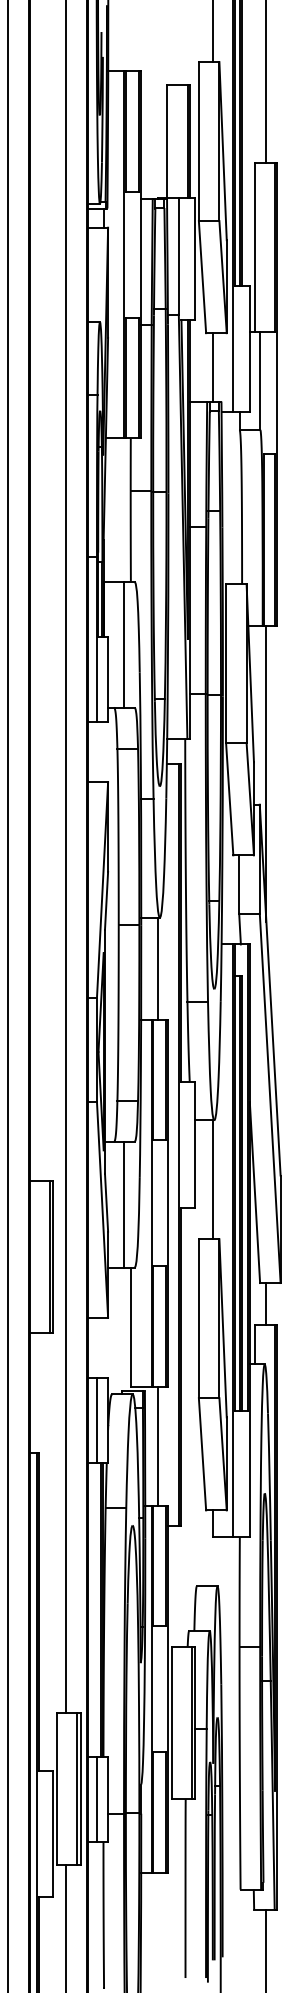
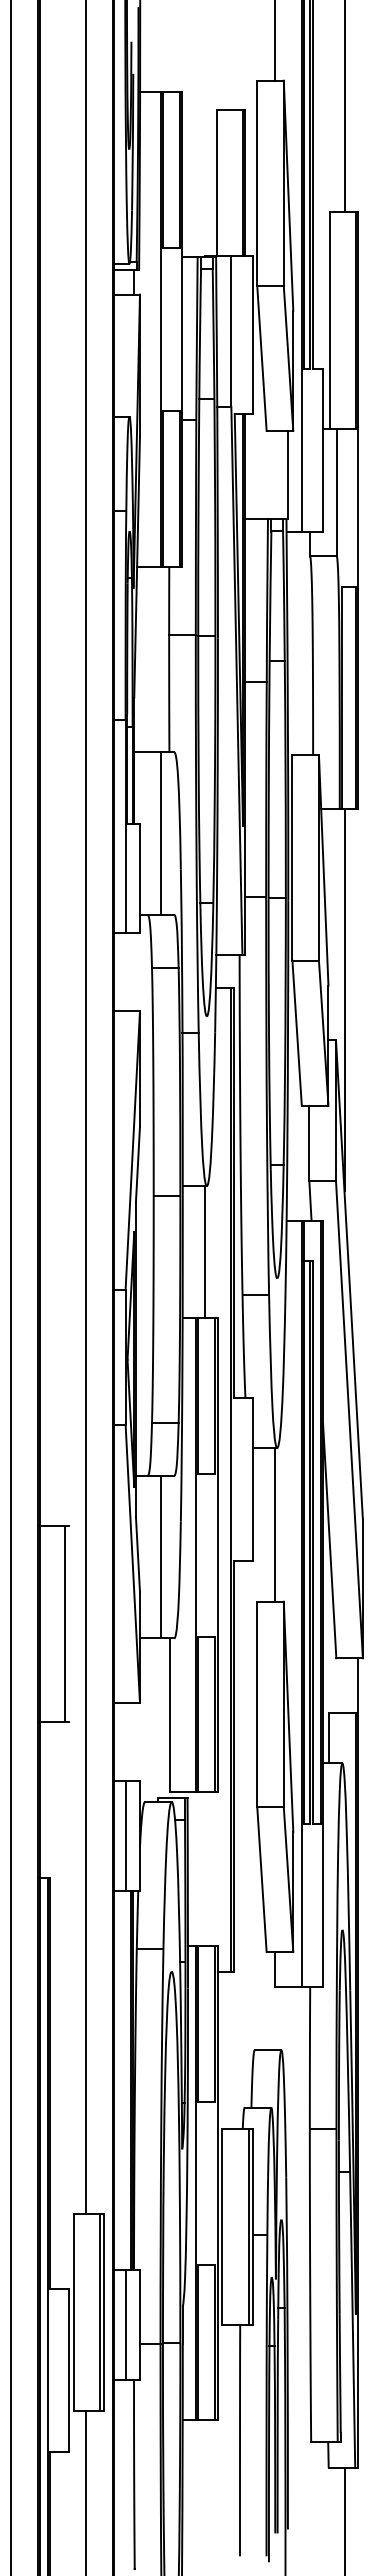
line: (212, 366) -> (288, 474), moved
line: (53, 1256) -> (69, 1623), removed
line: (266, 1304) -> (357, 1685), moved
line: (158, 1446) -> (204, 1869), removed

